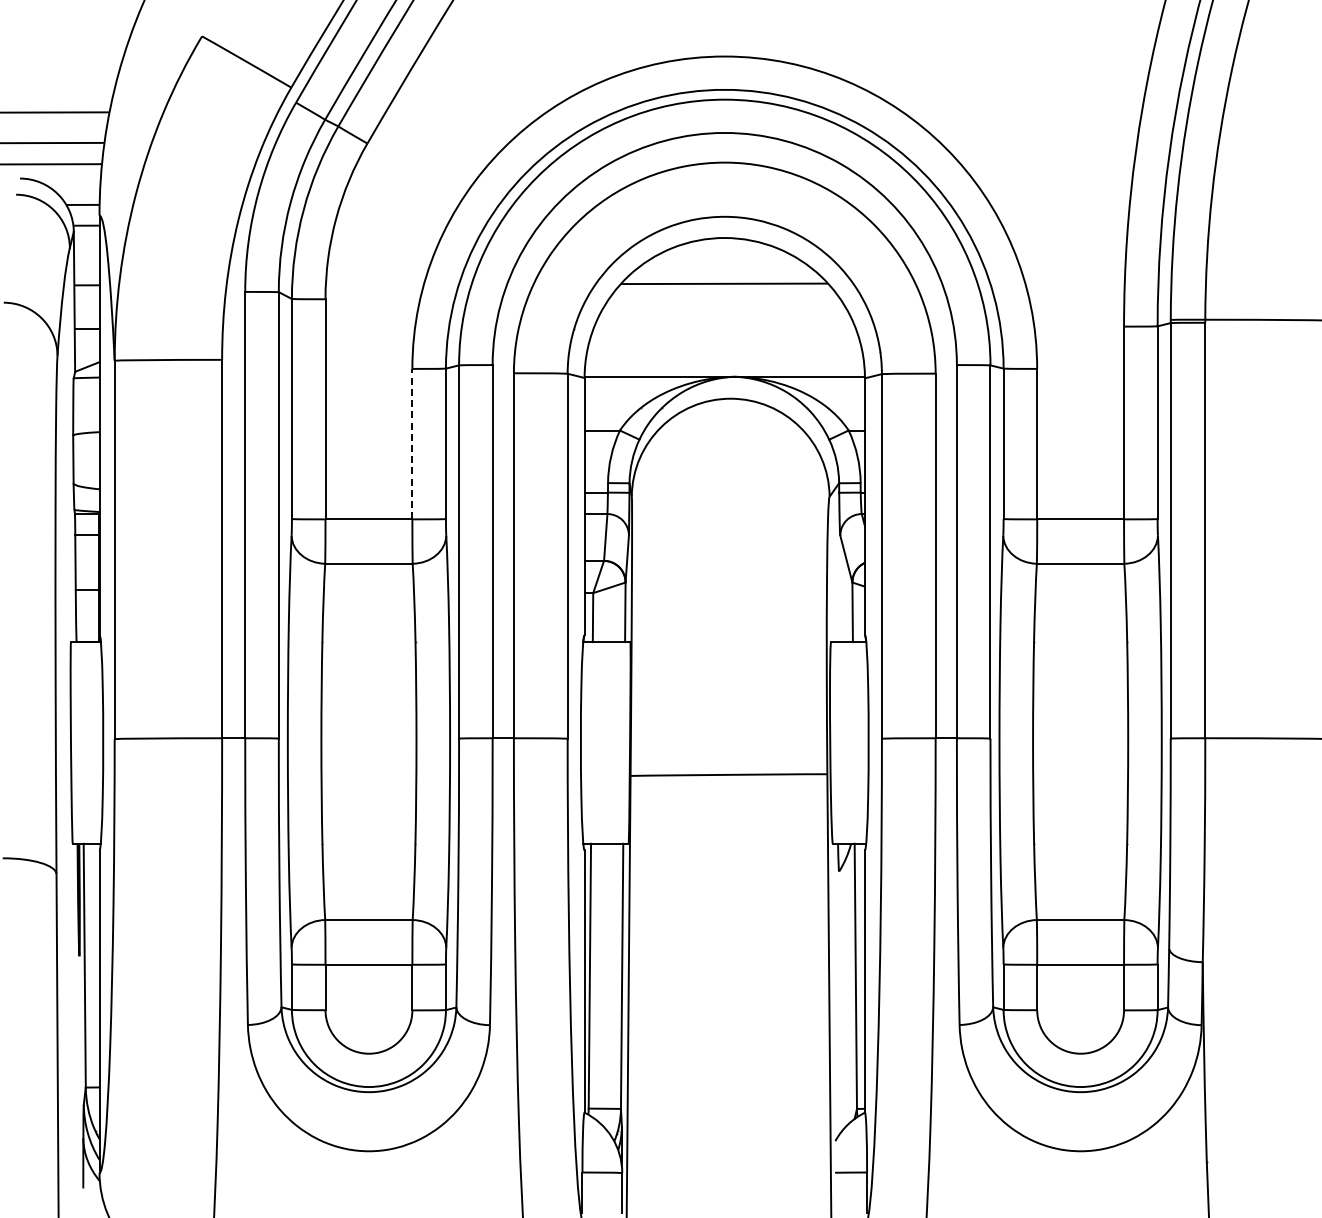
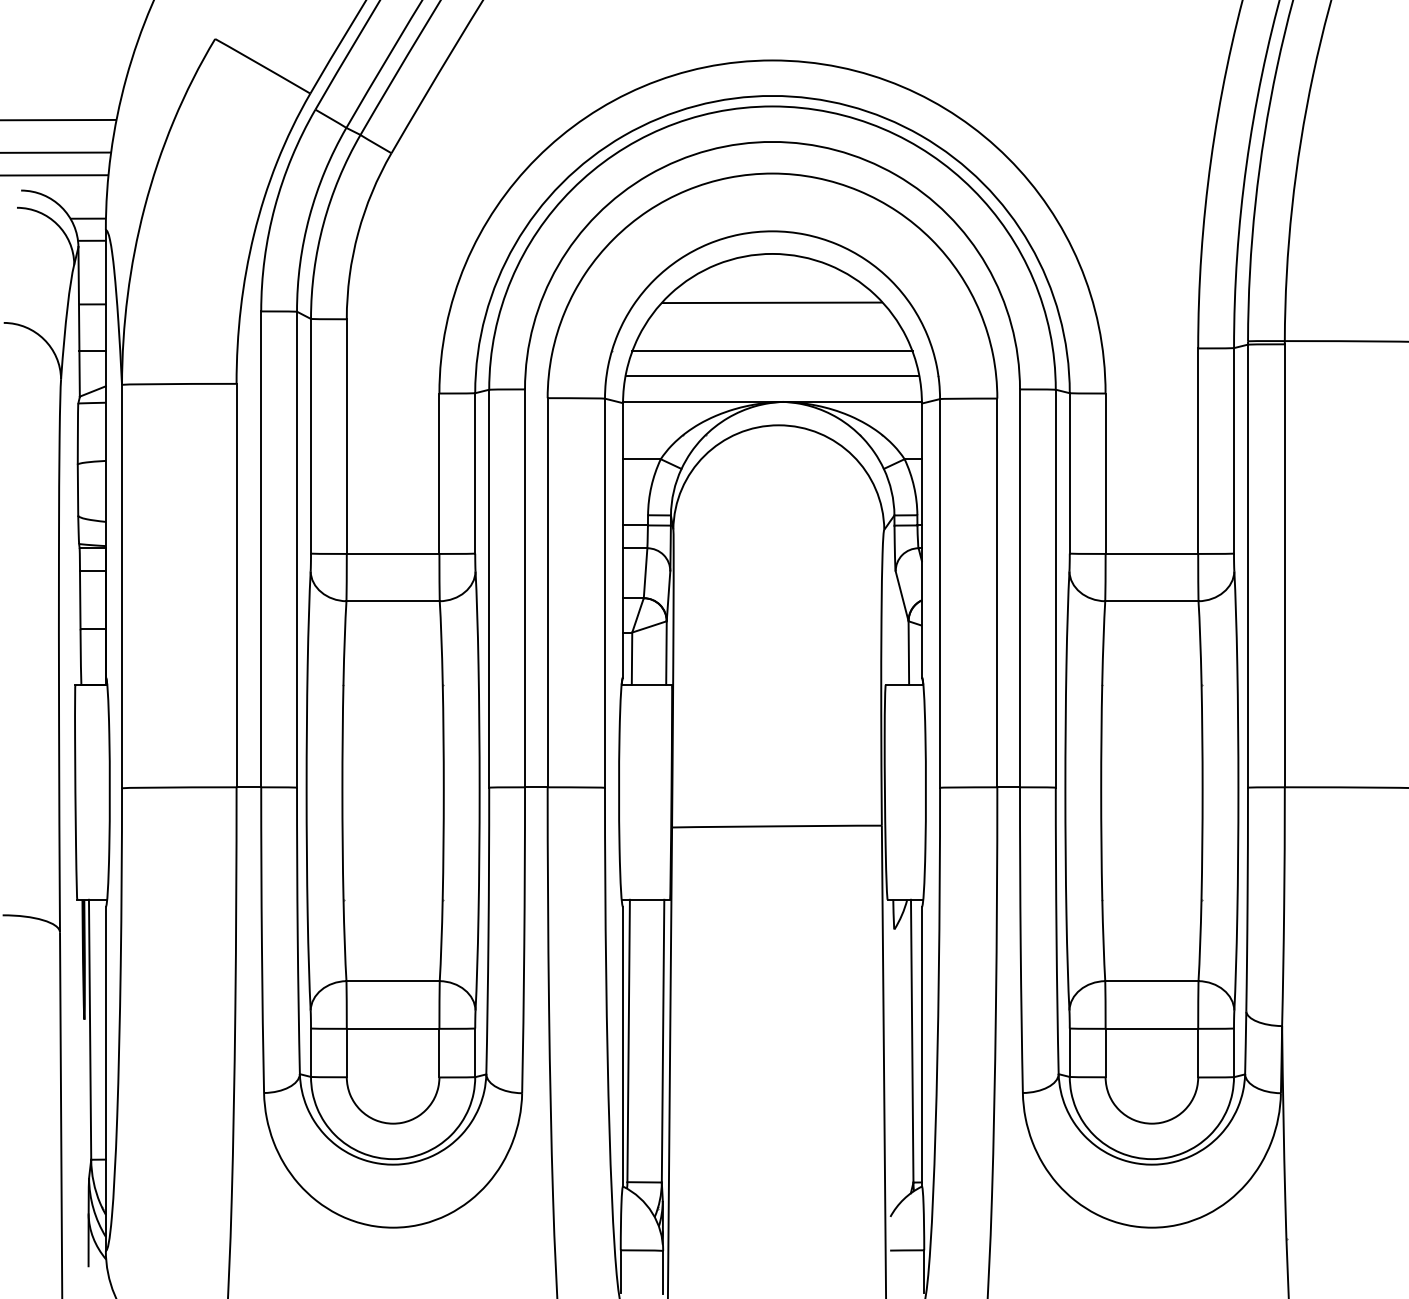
line: (724, 329) -> (772, 351), added
line: (724, 352) -> (772, 376), added
line: (412, 443) -> (439, 473), dashed -> solid

